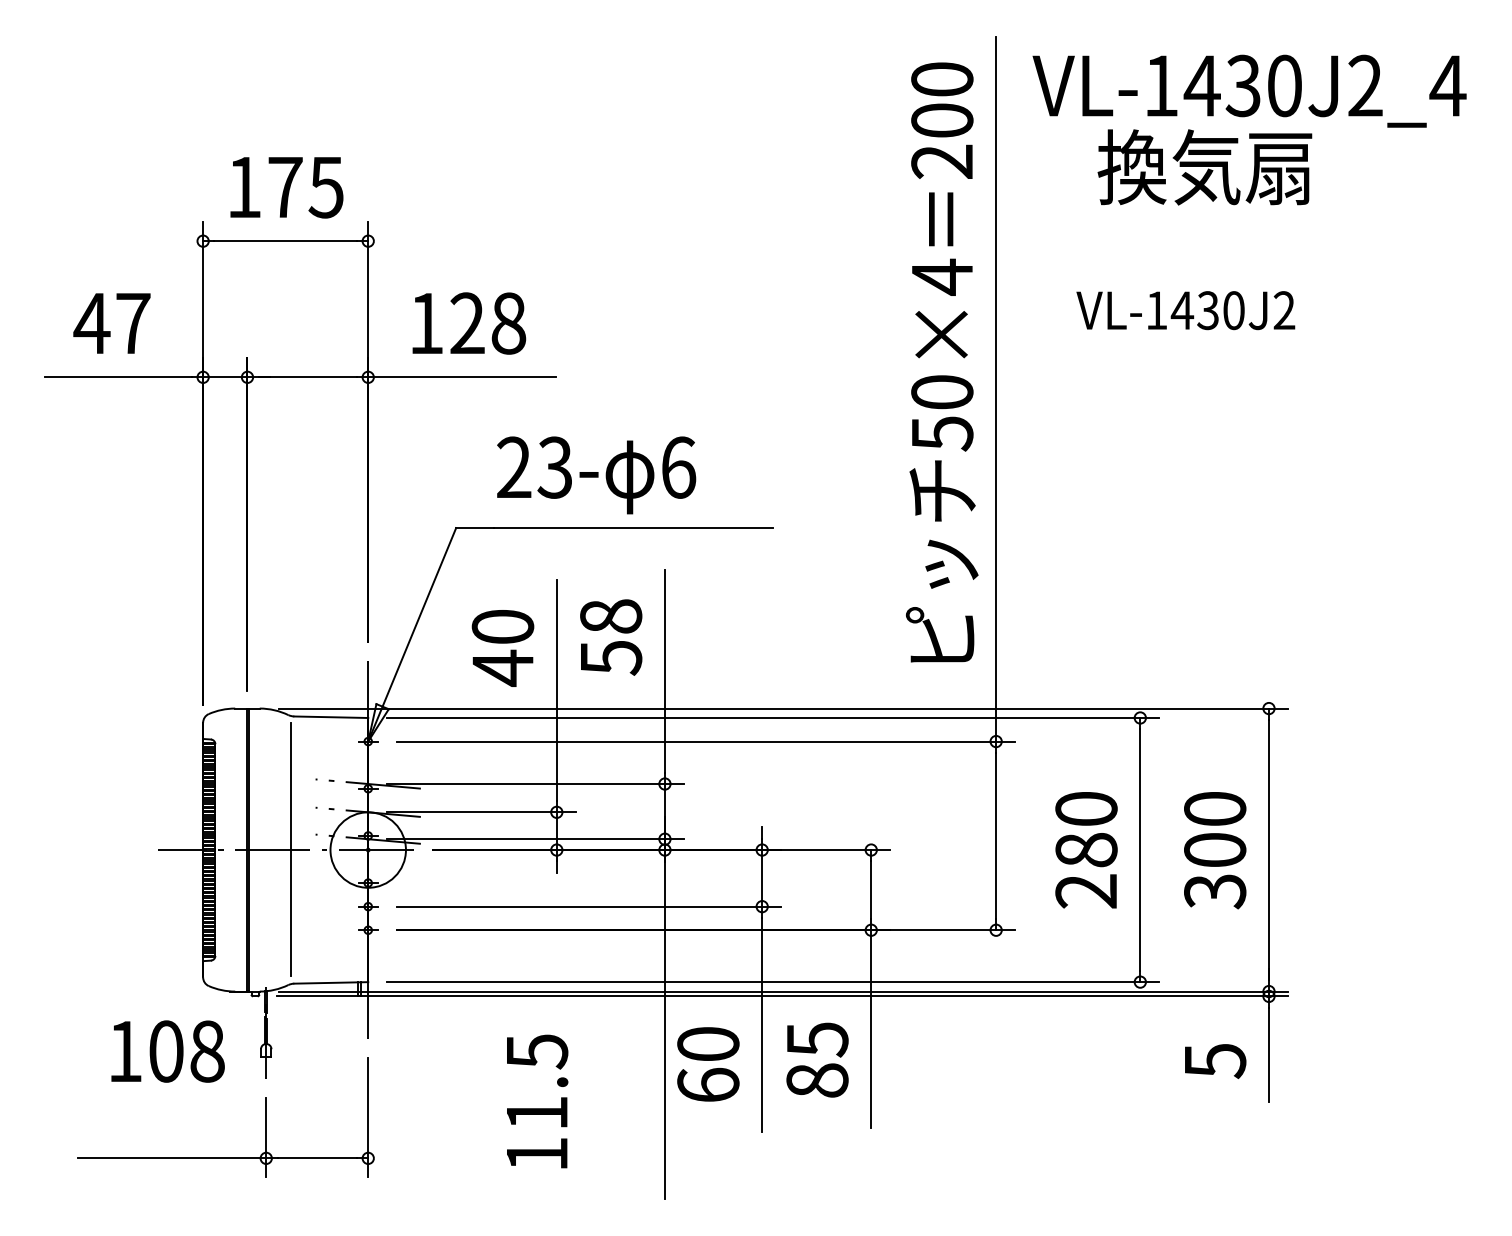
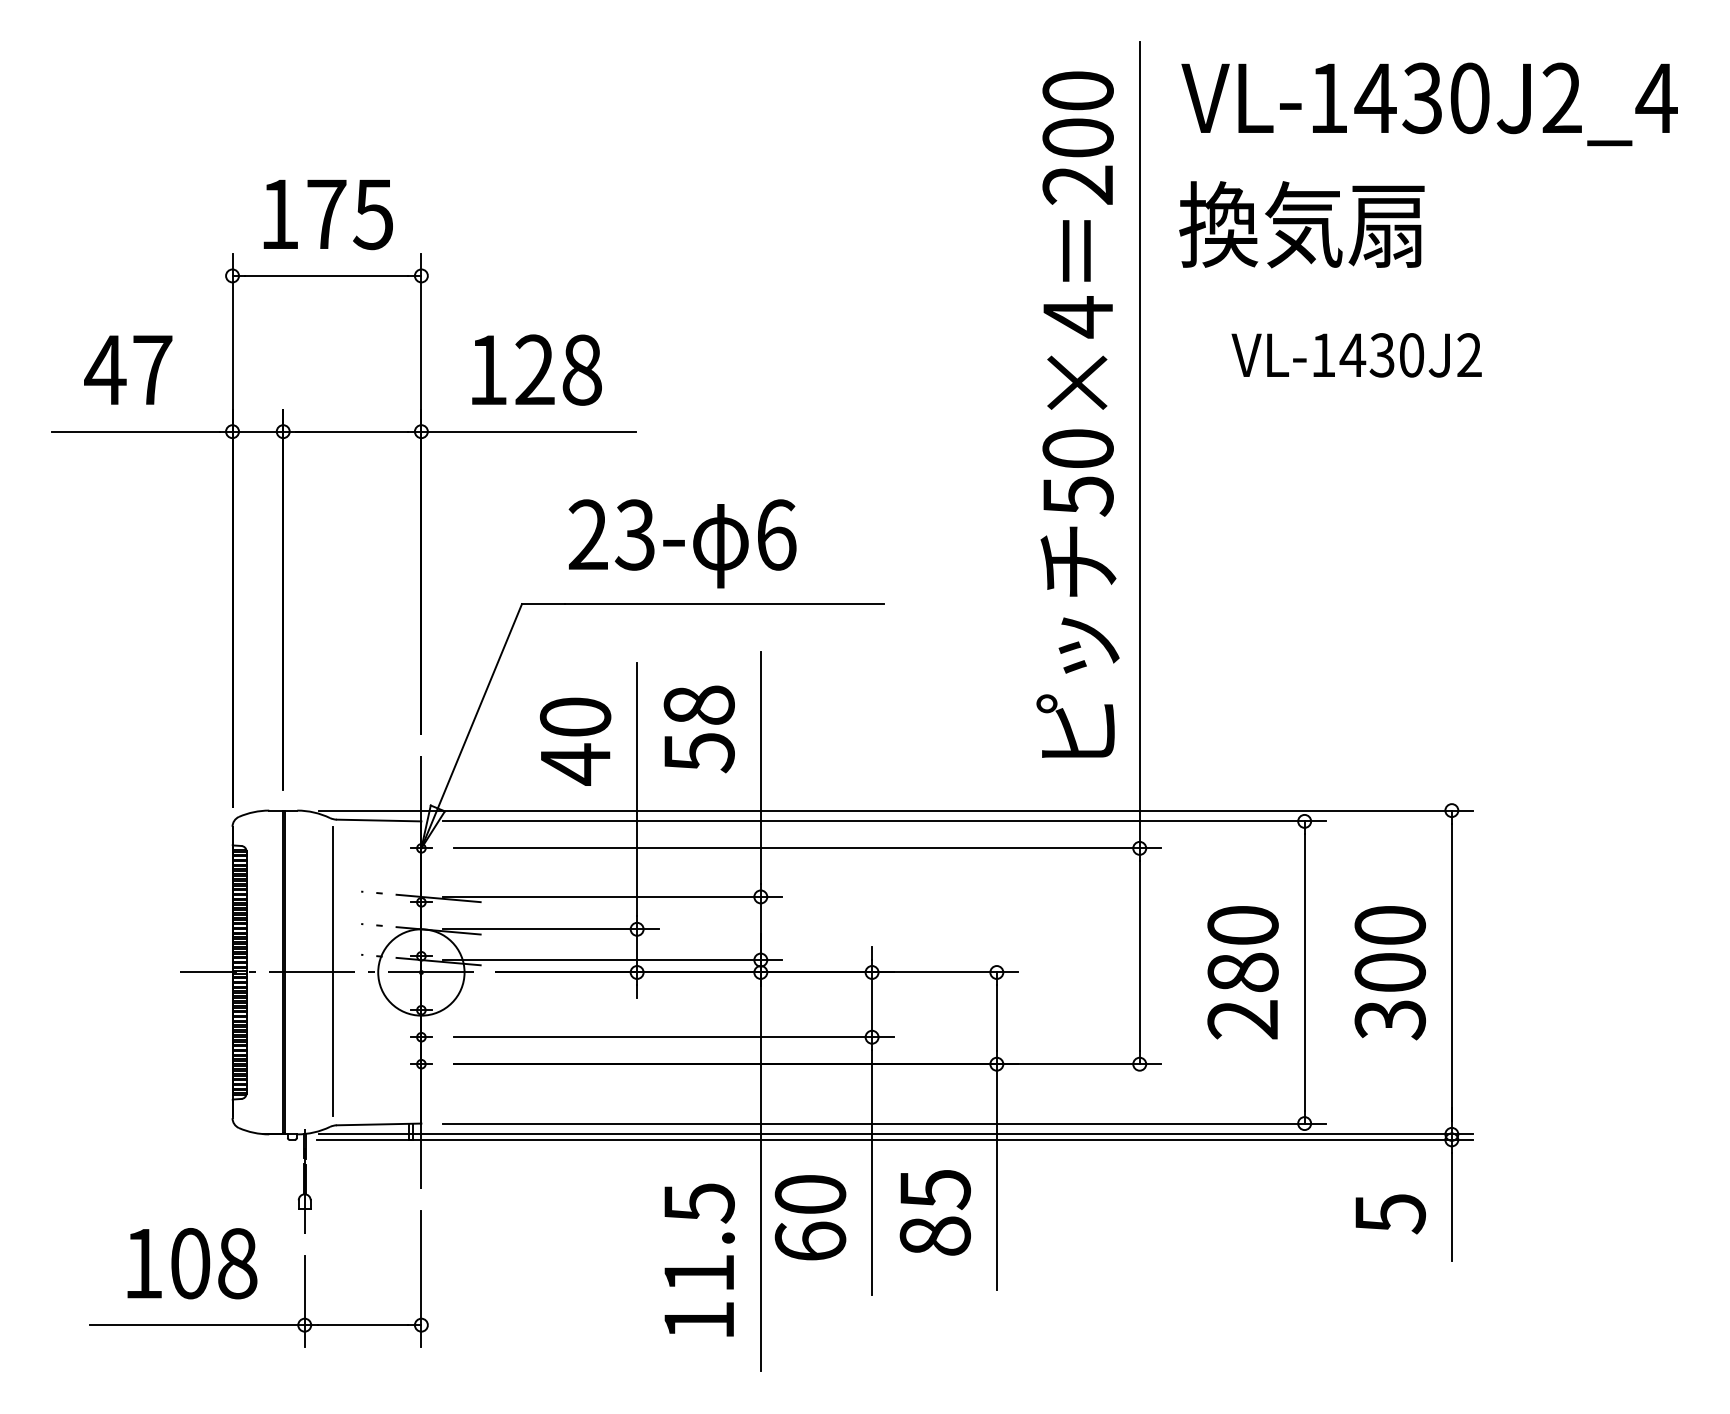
text: (1204, 167) -> (1301, 224), moved
text: (167, 1051) -> (191, 1263), moved
text: (537, 1101) -> (699, 1260), moved

